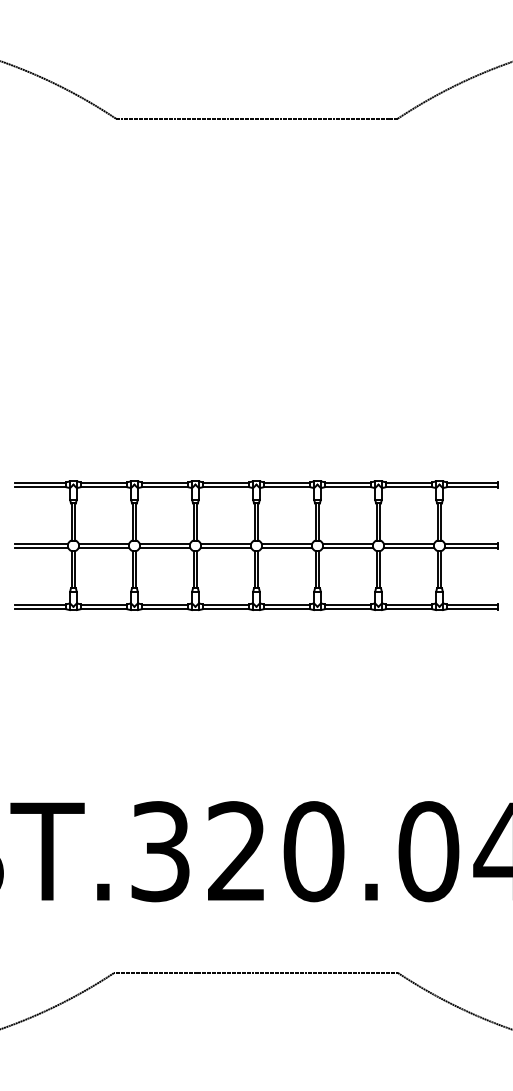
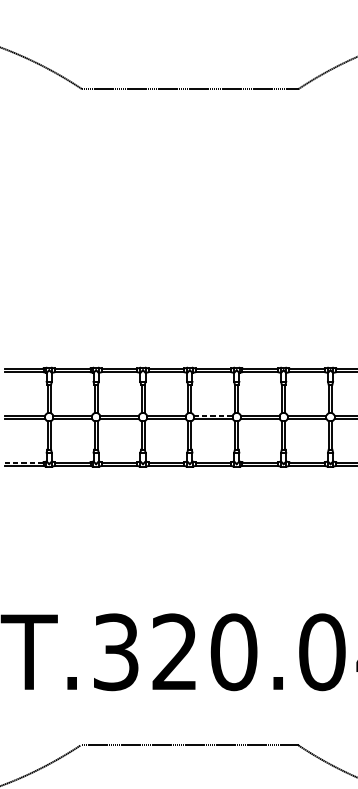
line: (286, 543) -> (212, 415), solid -> dashed
line: (40, 604) -> (23, 462), solid -> dashed

